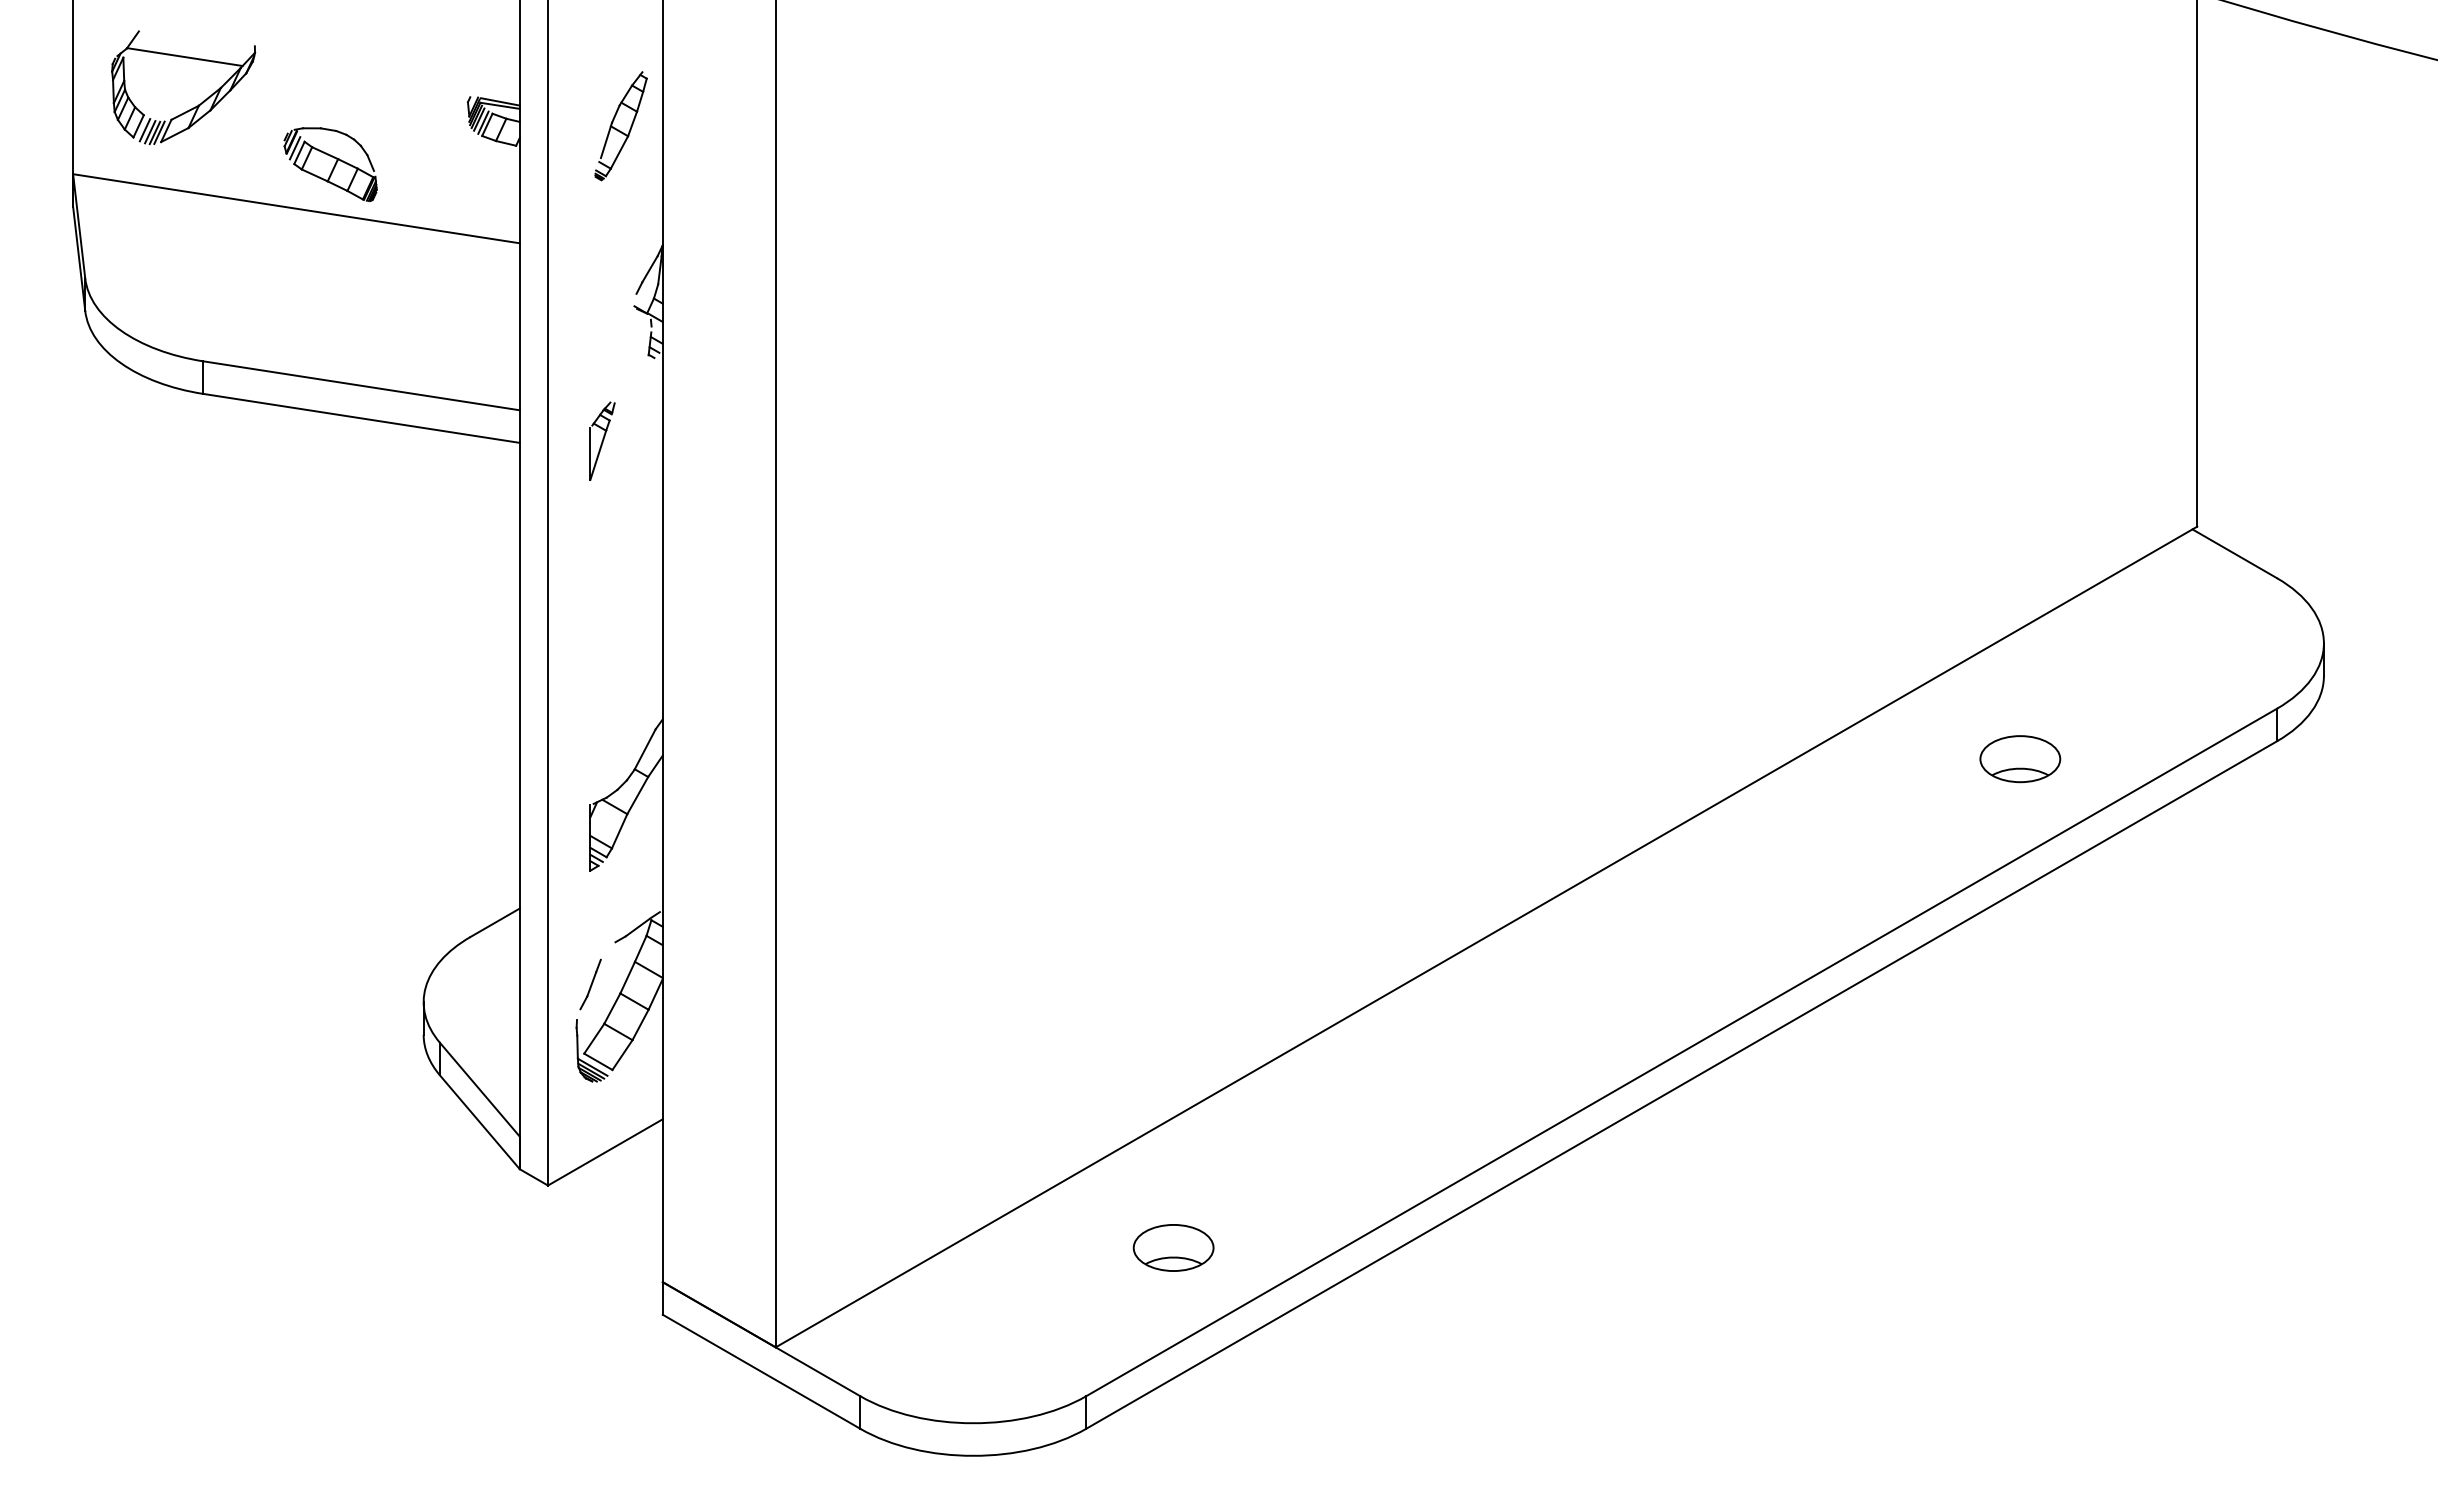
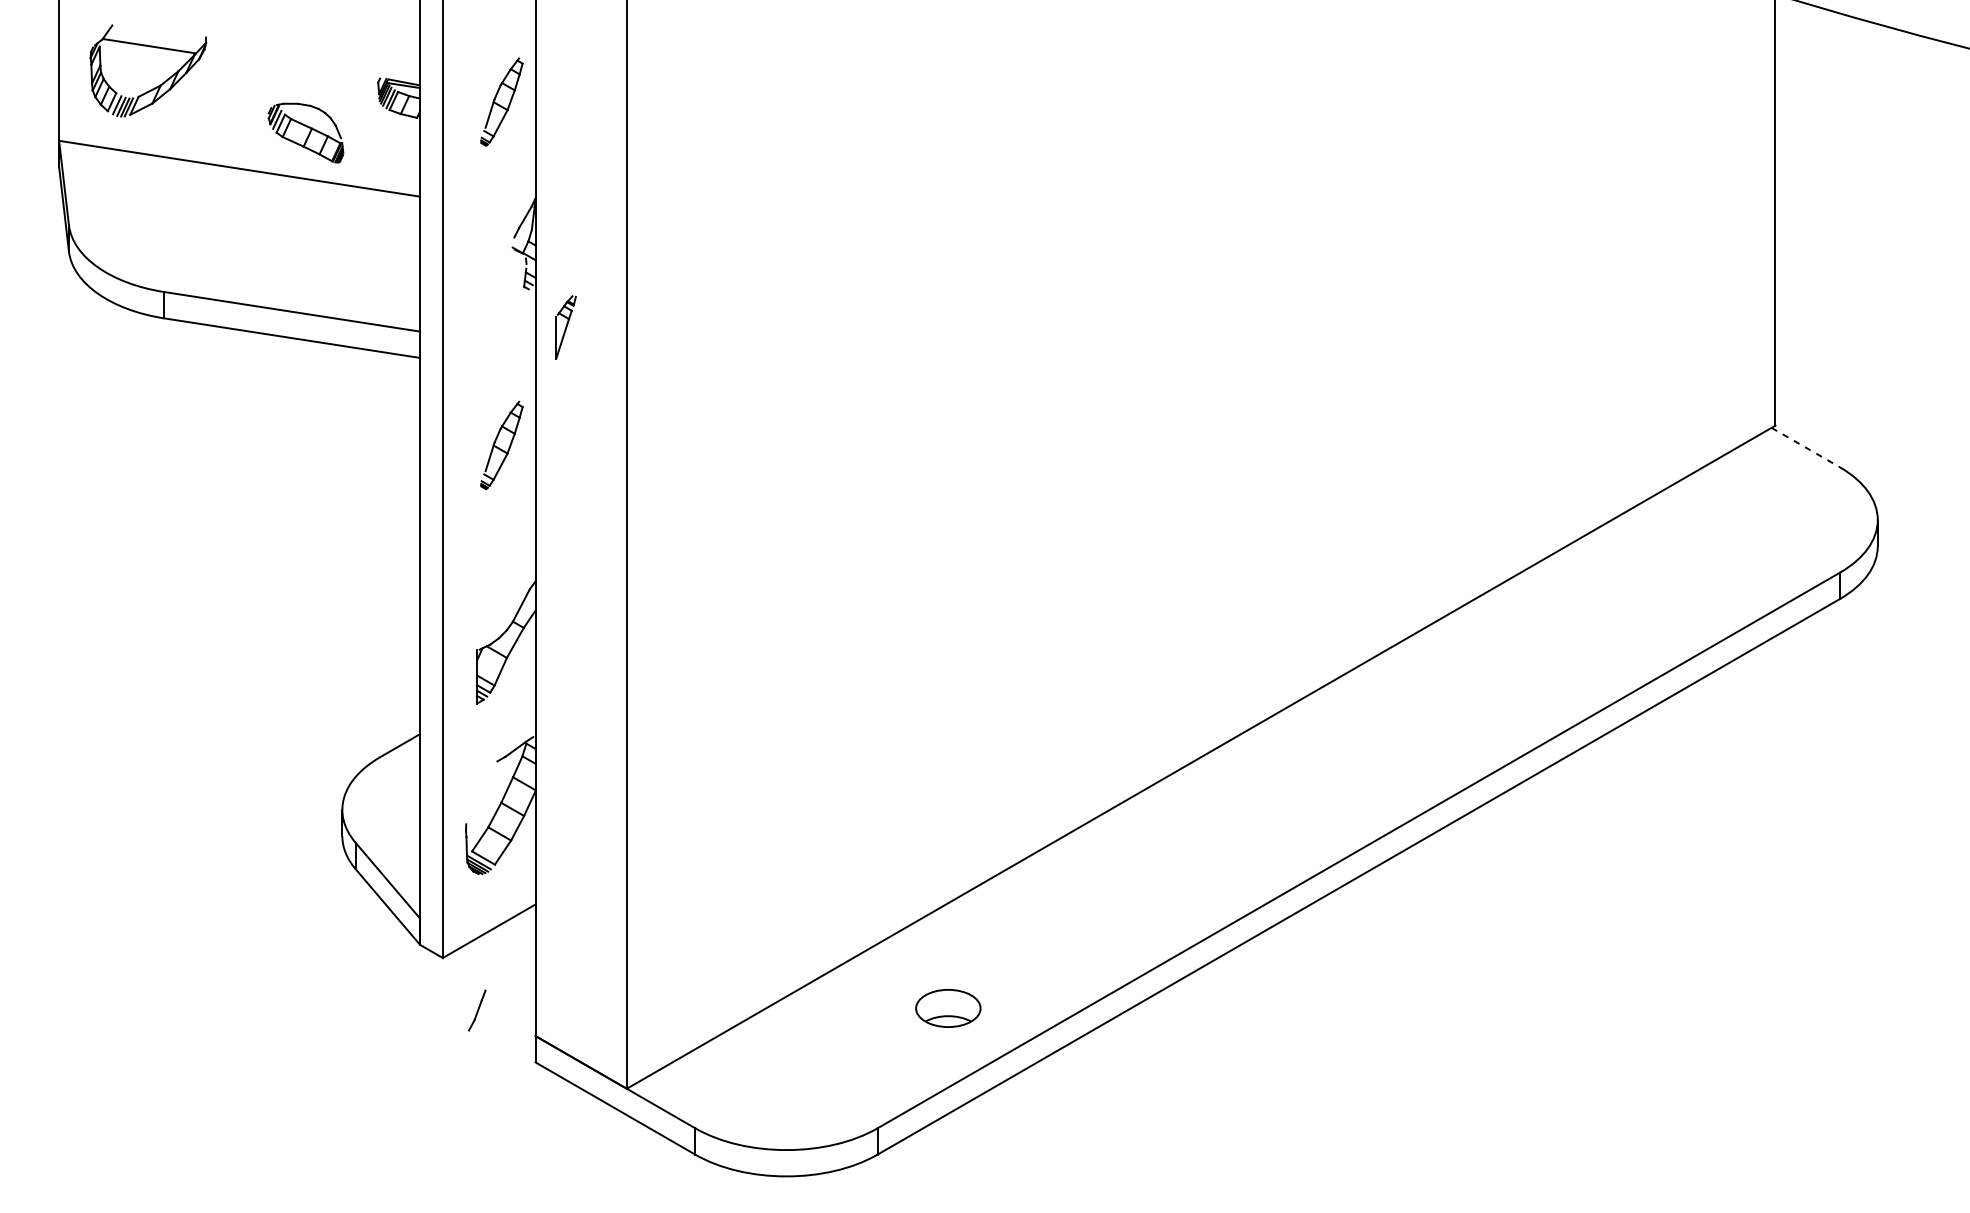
part: (330, 164) -> (305, 133), moved
part: (602, 440) -> (566, 326), moved
part: (620, 551) -> (501, 445), added
line: (2234, 553) -> (1805, 447), solid -> dashed
part: (2020, 759) -> (1632, 613), removed
part: (590, 984) -> (477, 1010), moved

